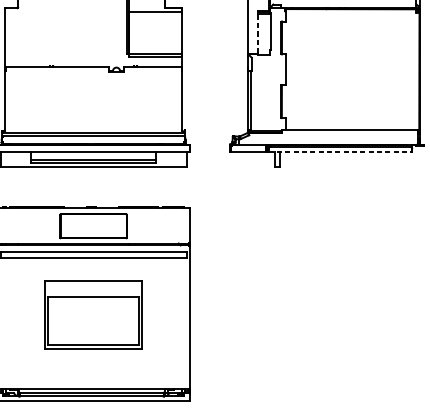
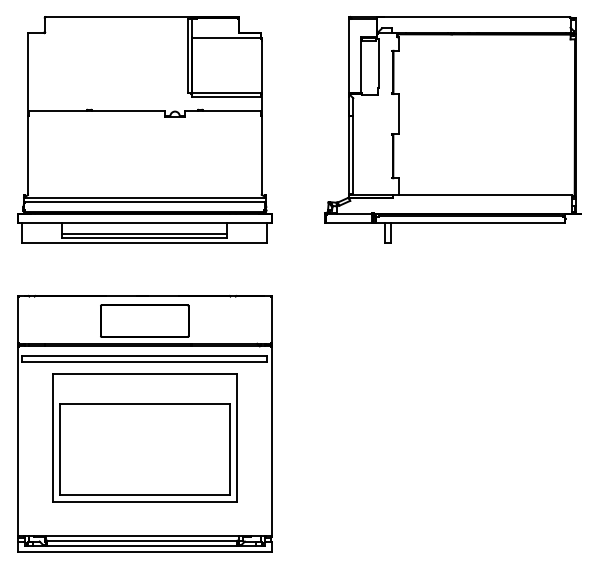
line: (257, 32) -> (361, 65), dashed -> solid
line: (340, 152) -> (470, 223), dashed -> solid
part: (93, 314) -> (144, 437), size x1.43

